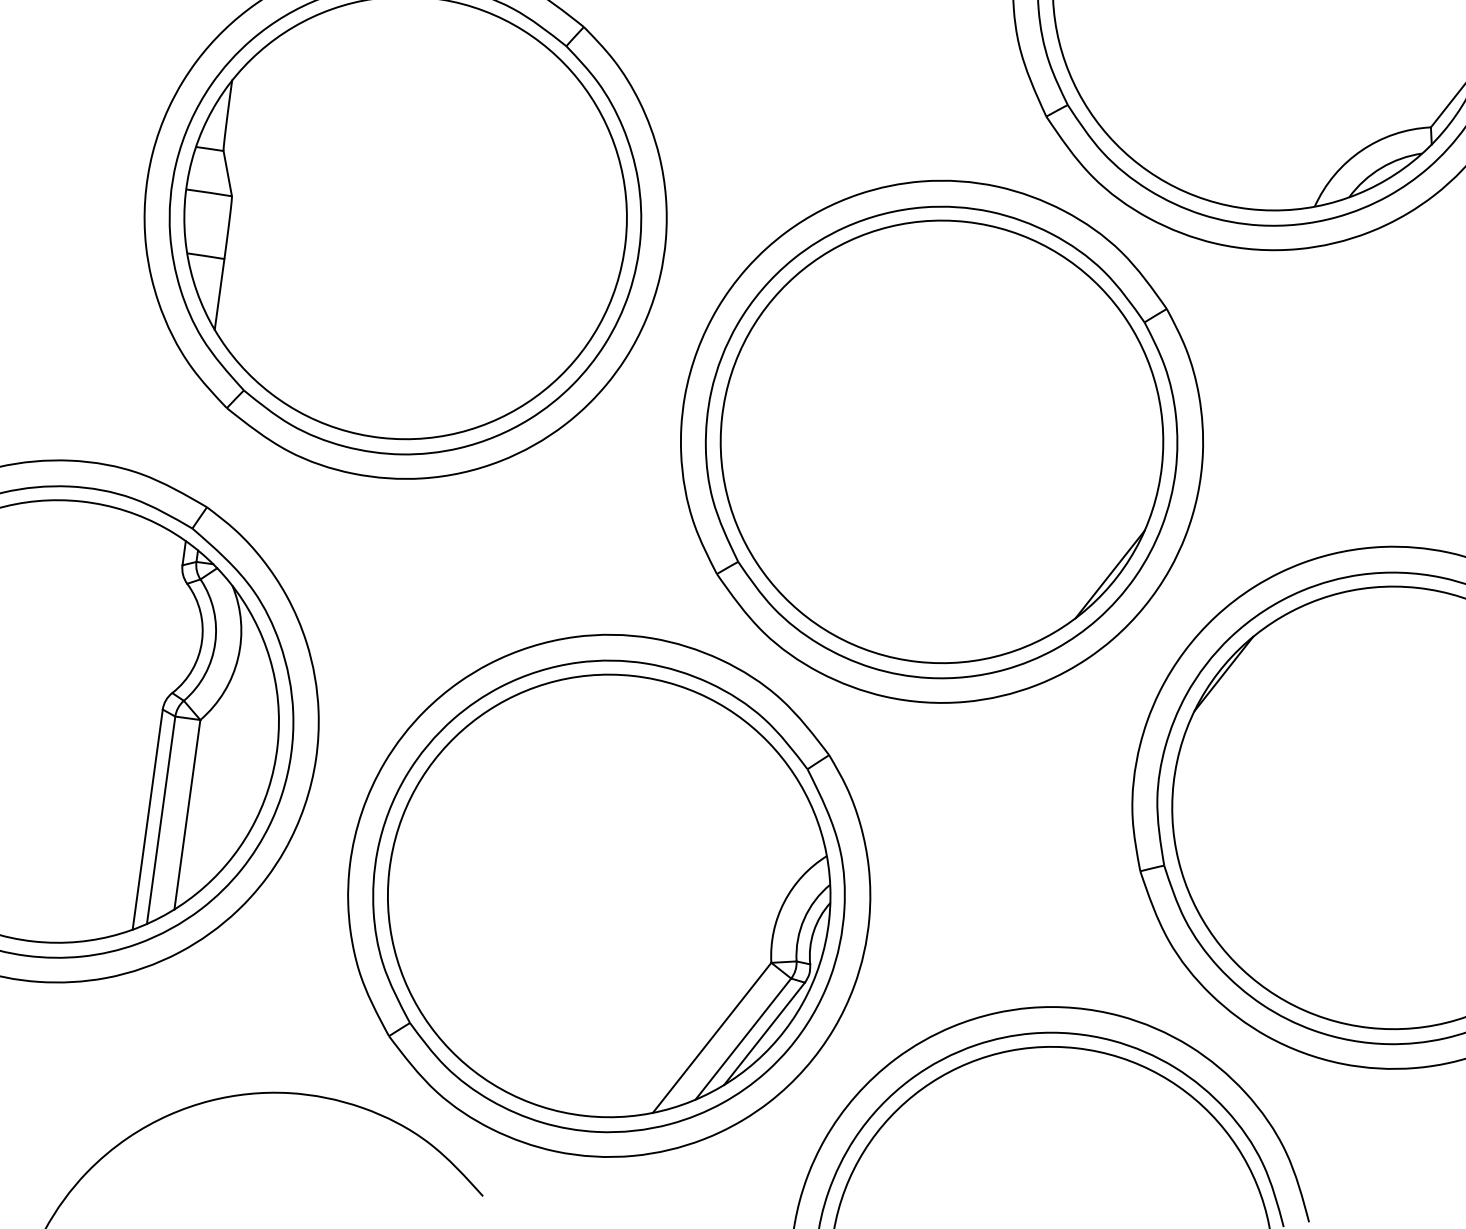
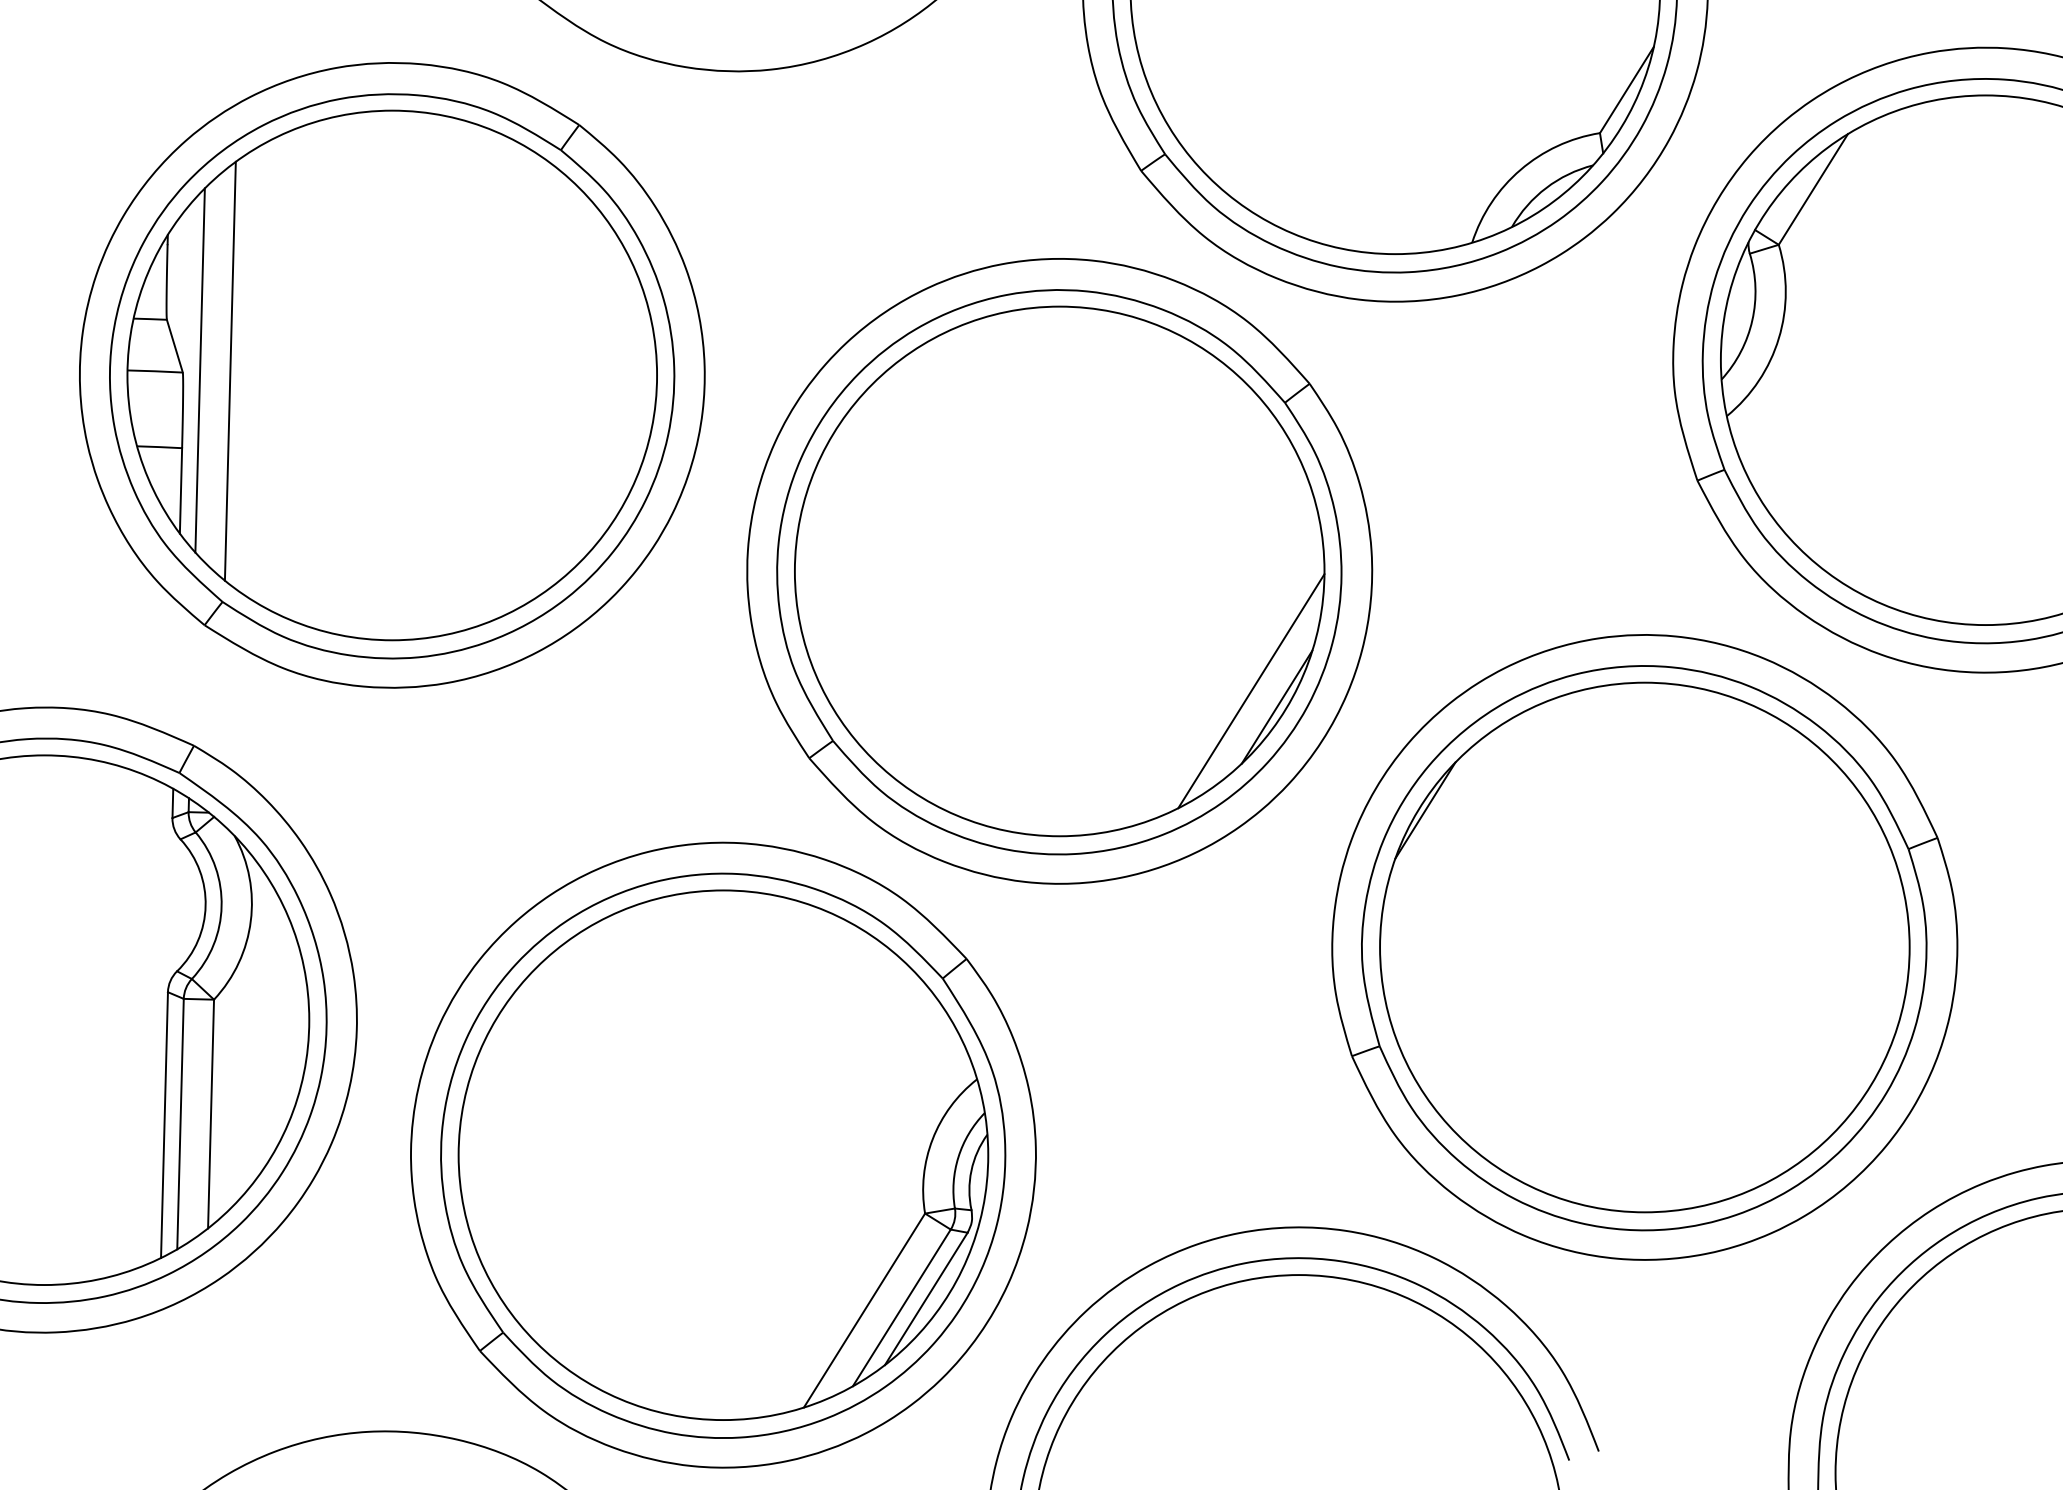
line: (245, 196) -> (199, 370), added
line: (270, 198) -> (229, 370), added
line: (1090, 559) -> (1251, 691), added

